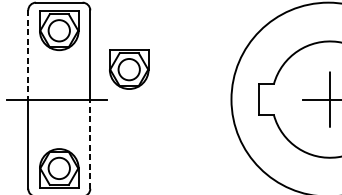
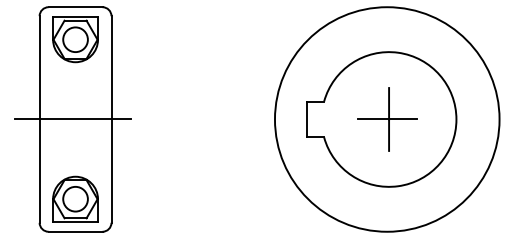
line: (28, 54) -> (39, 67), dashed -> solid
part: (129, 69) -> (156, 84), removed
line: (90, 144) -> (111, 171), dashed -> solid

